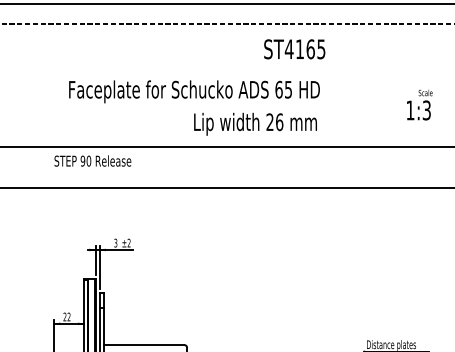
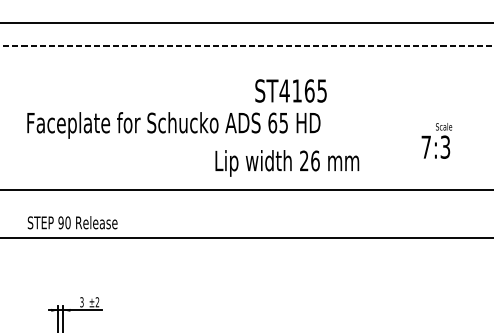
text: (294, 49) -> (290, 91), moved
text: (410, 110) -> (426, 147), 1:3 -> 7:3
text: (255, 123) -> (287, 162), moved
text: (92, 160) -> (72, 222), moved

